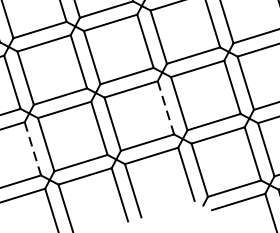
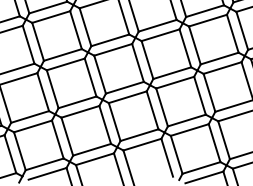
line: (165, 108) -> (152, 110), dashed -> solid
line: (32, 148) -> (57, 139), dashed -> solid

